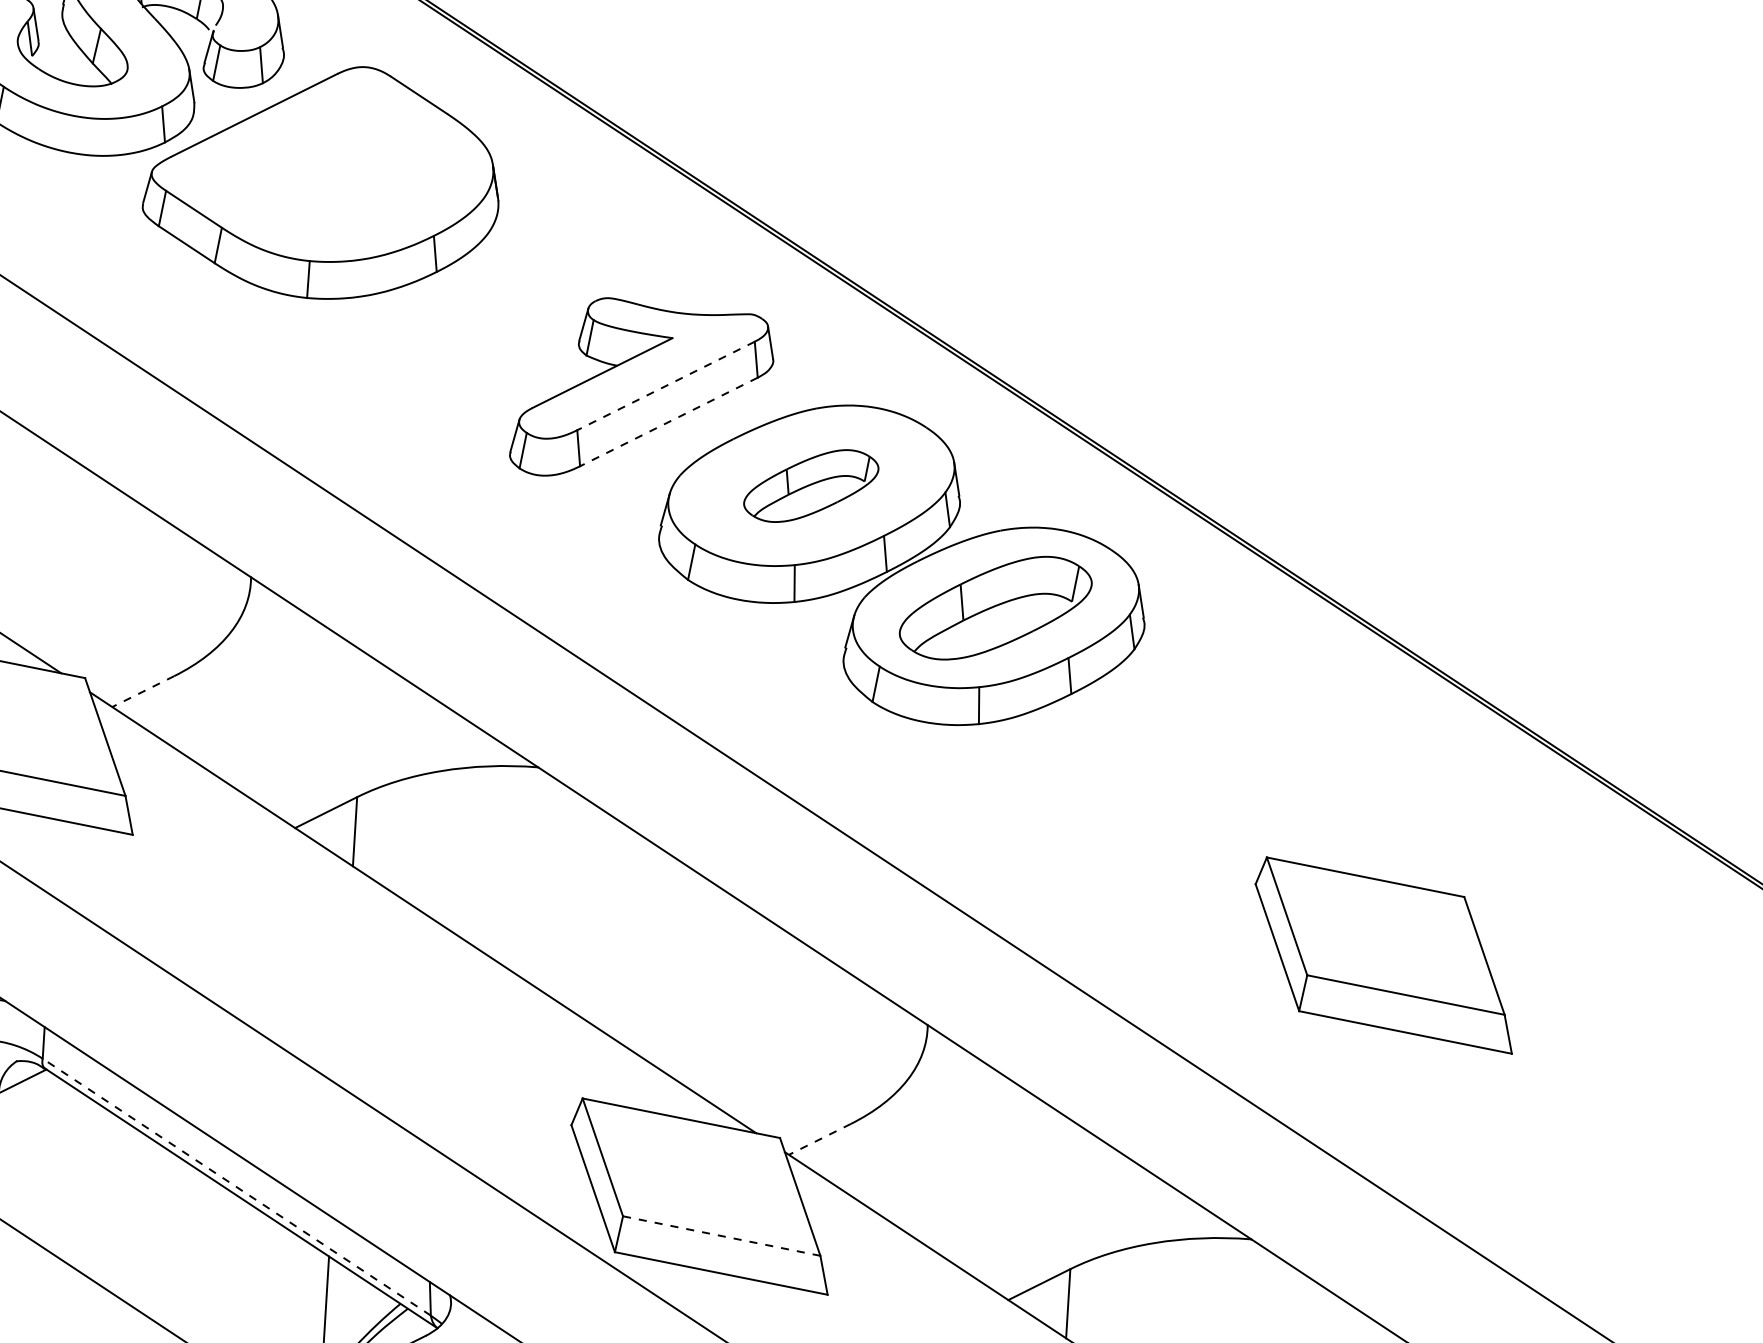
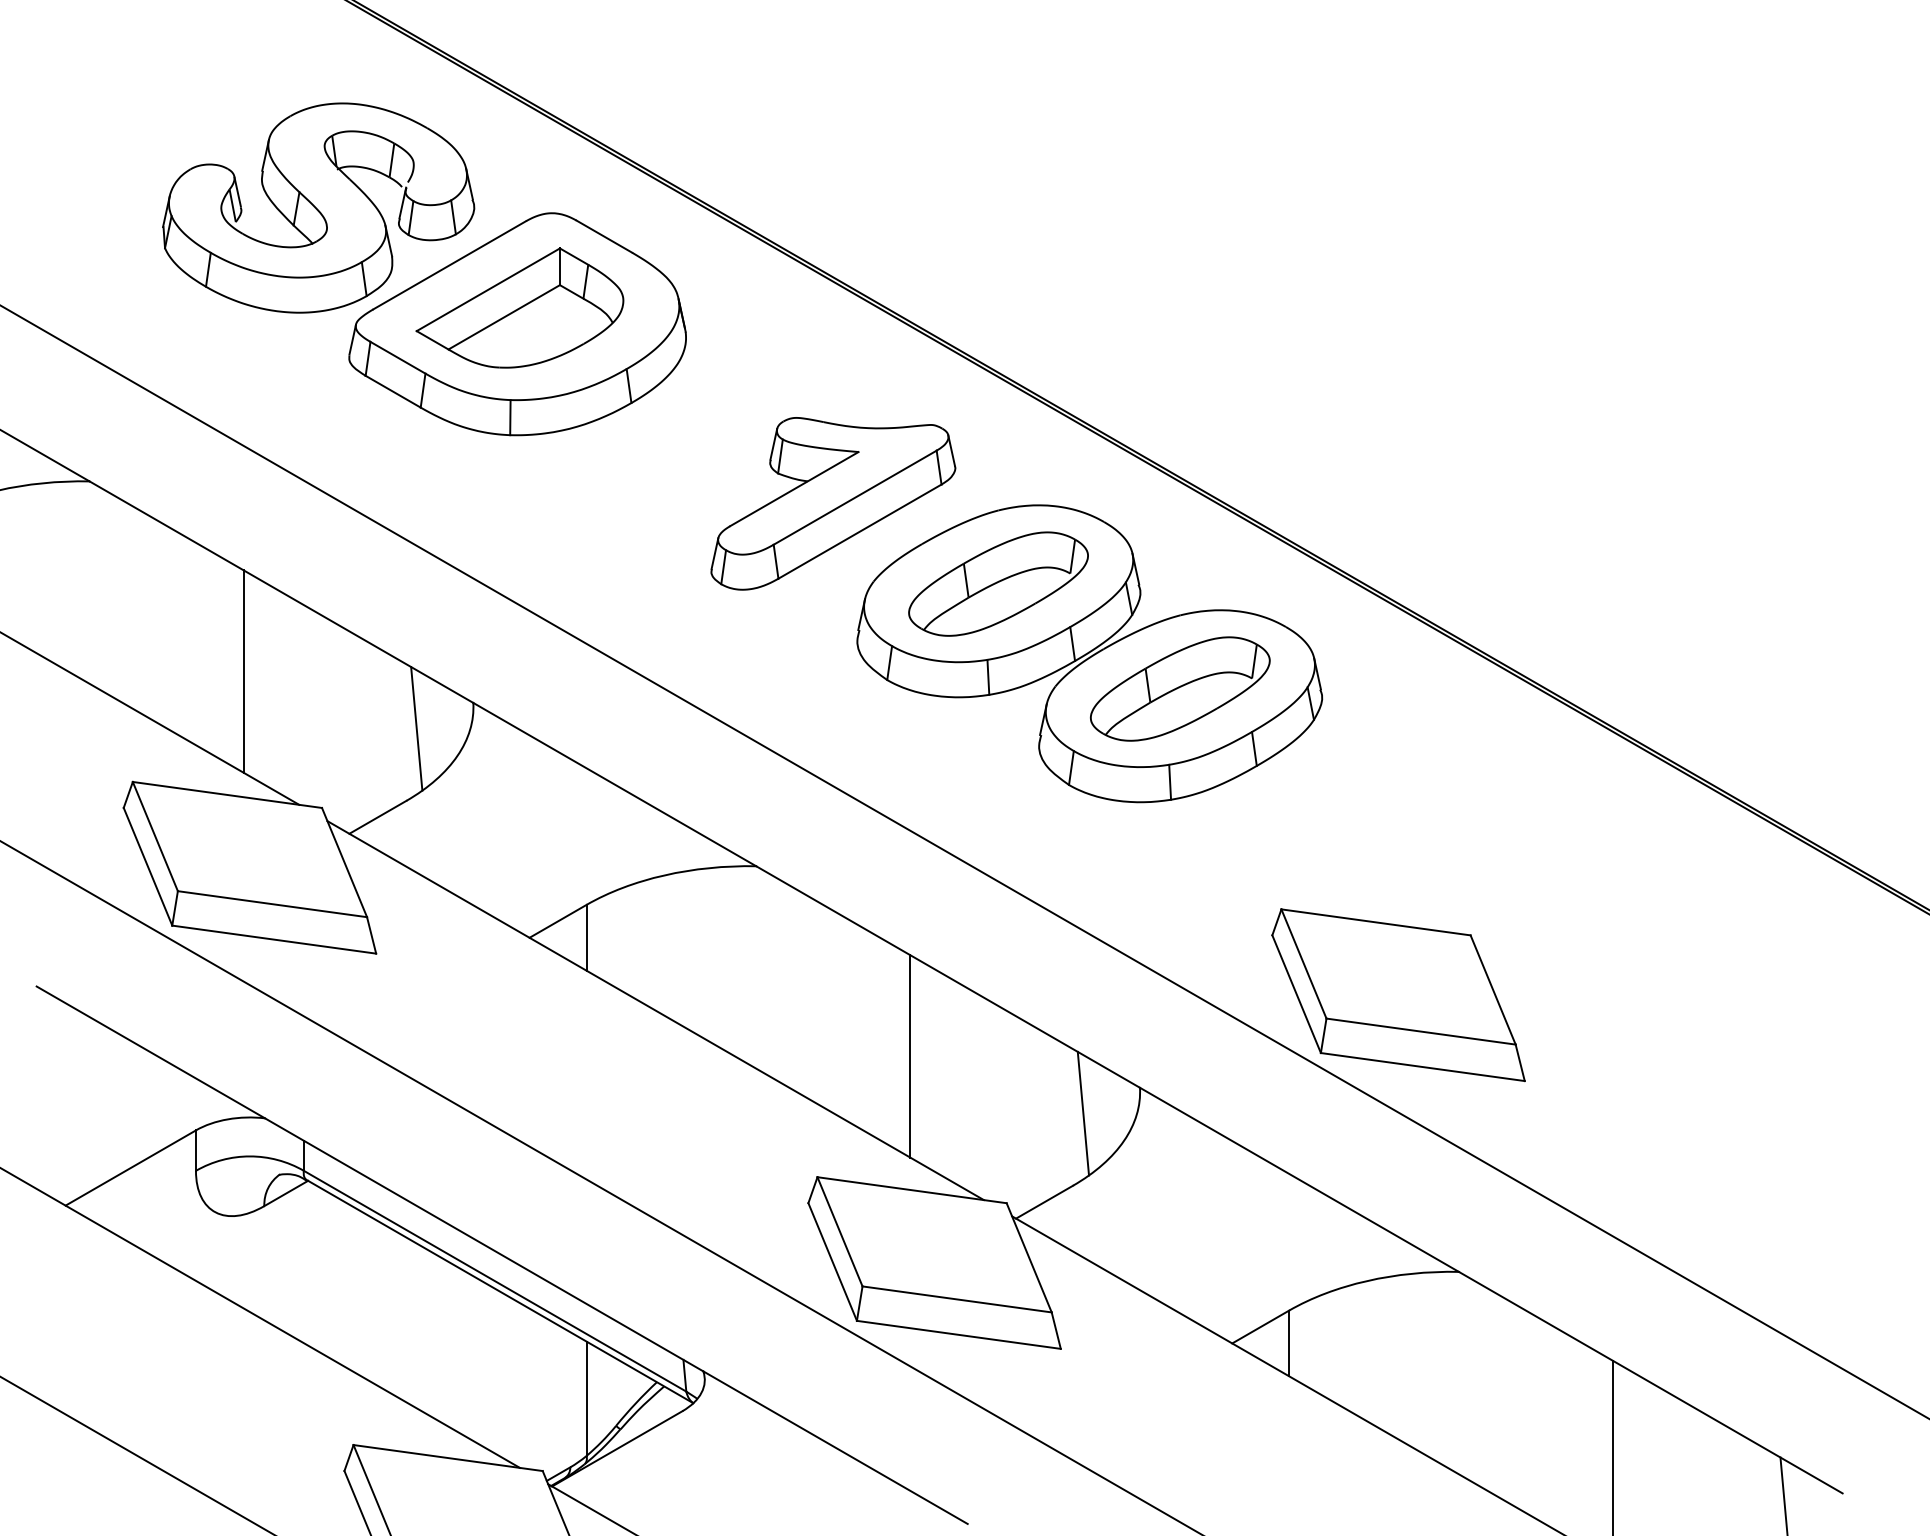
part: (325, 164) -> (519, 307), added
line: (665, 385) -> (854, 497), dashed -> solid
line: (668, 421) -> (859, 531), dashed -> solid
part: (811, 485) -> (998, 583), size x1.43
line: (11, 529) -> (243, 671), added
line: (189, 600) -> (416, 728), added
line: (142, 691) -> (377, 817), dashed -> solid
part: (1384, 955) -> (1398, 995), moved
line: (688, 977) -> (910, 1056), added
line: (866, 1048) -> (1083, 1113), added
line: (819, 1139) -> (1044, 1202), dashed -> solid
line: (237, 1187) -> (495, 1281), dashed -> solid
line: (722, 1236) -> (957, 1299), dashed -> solid

